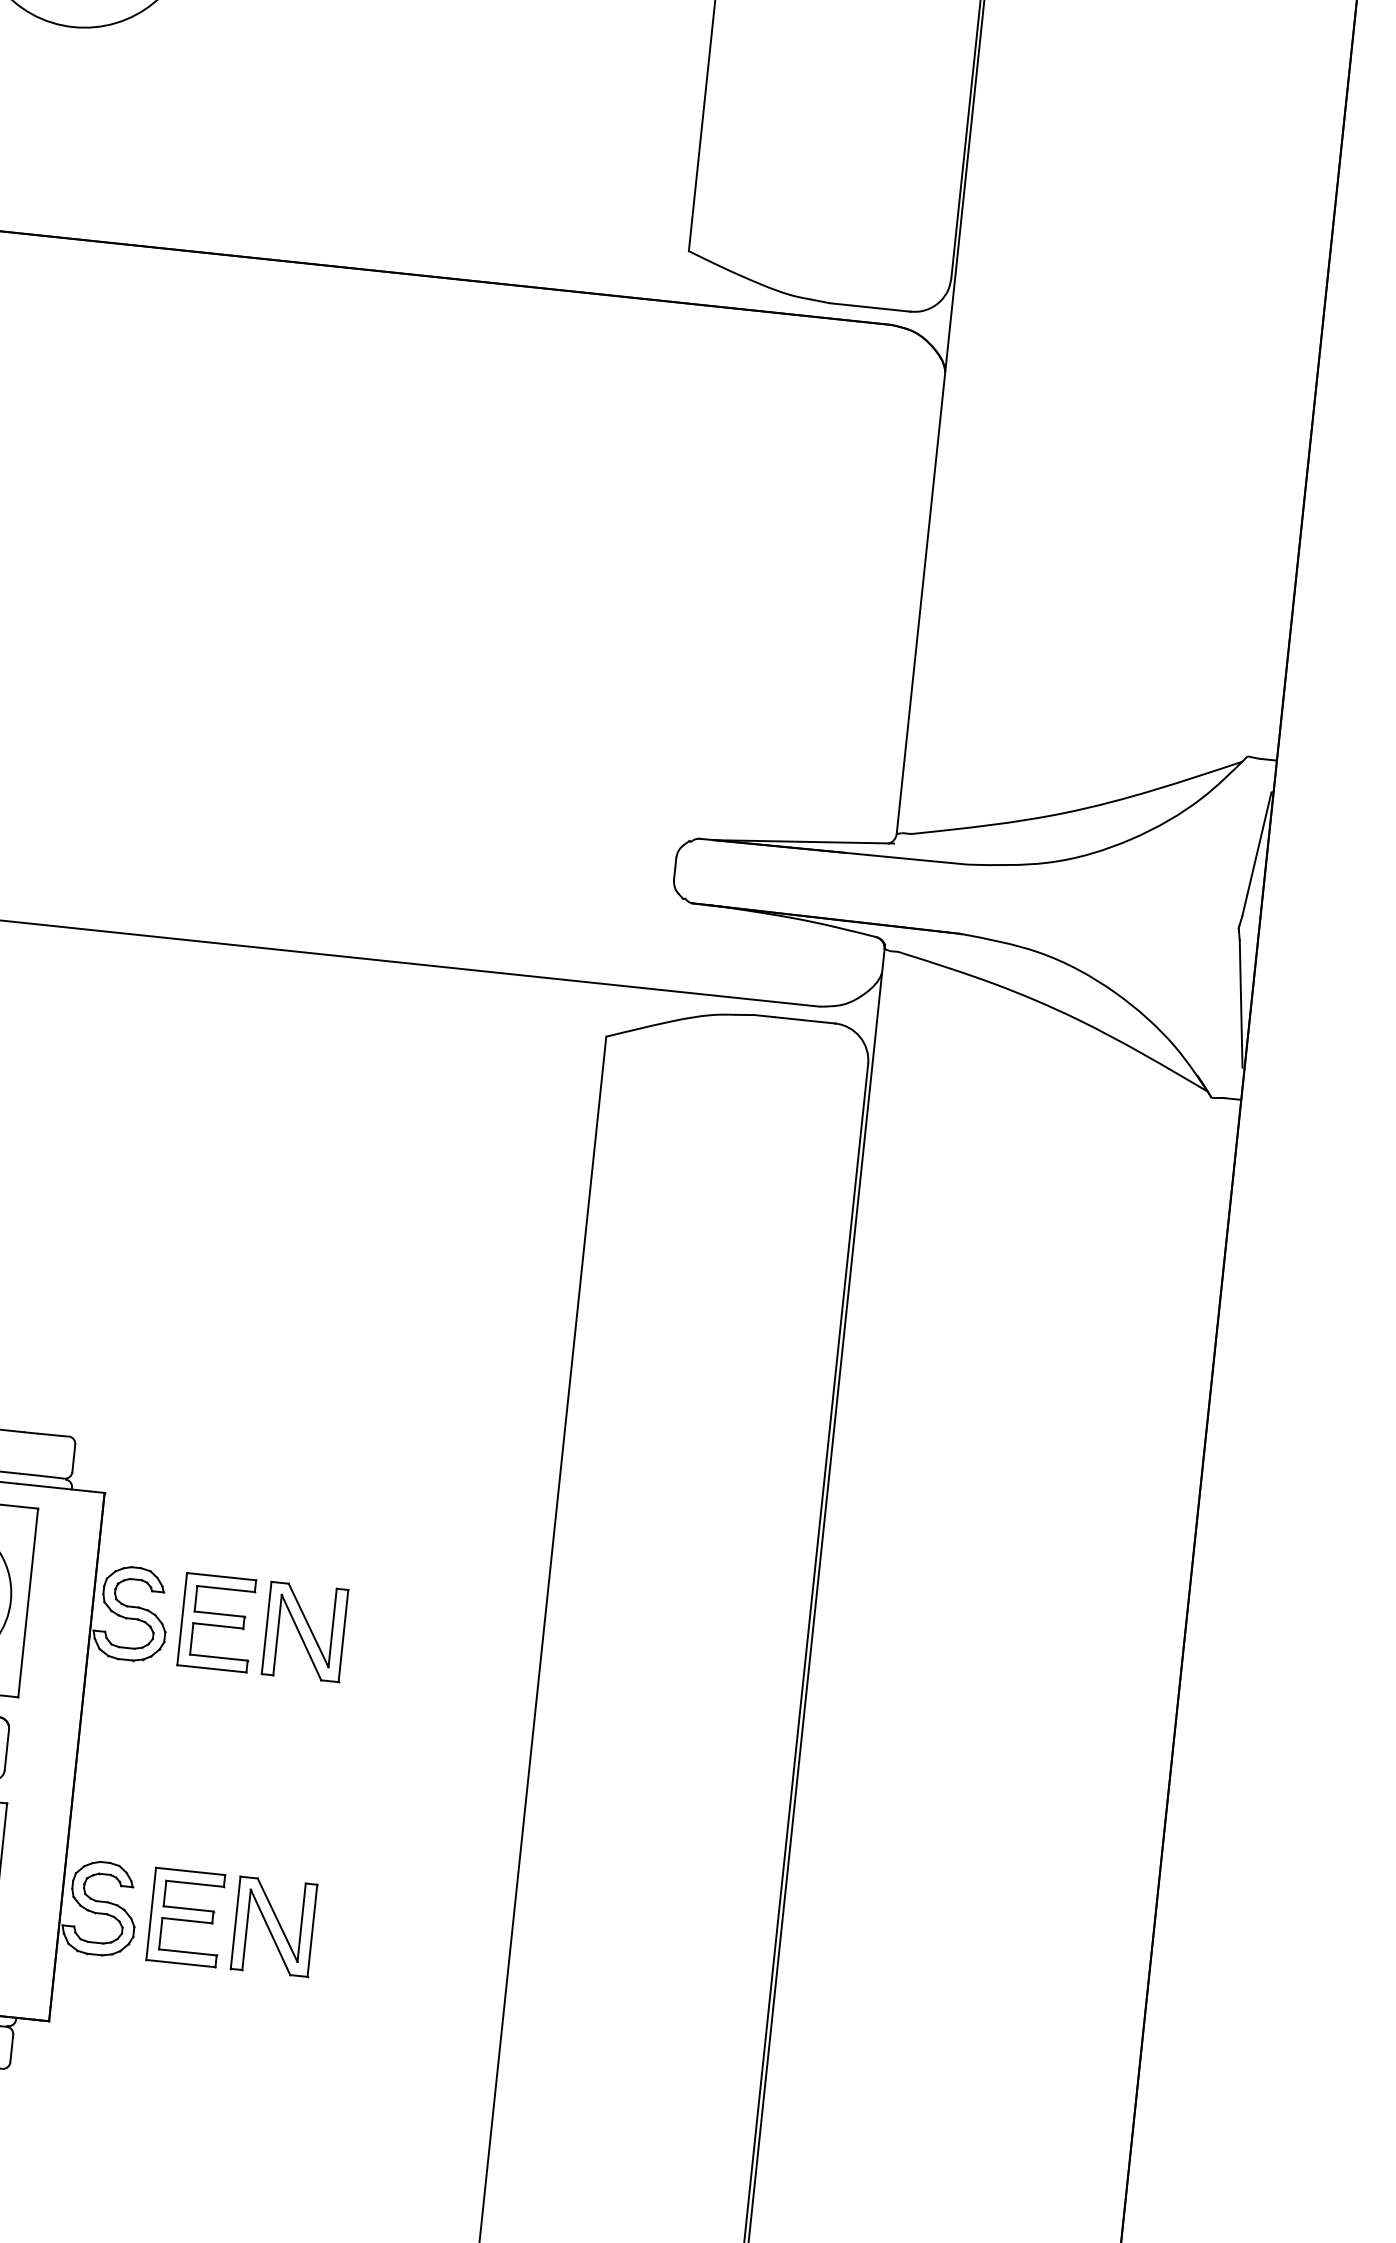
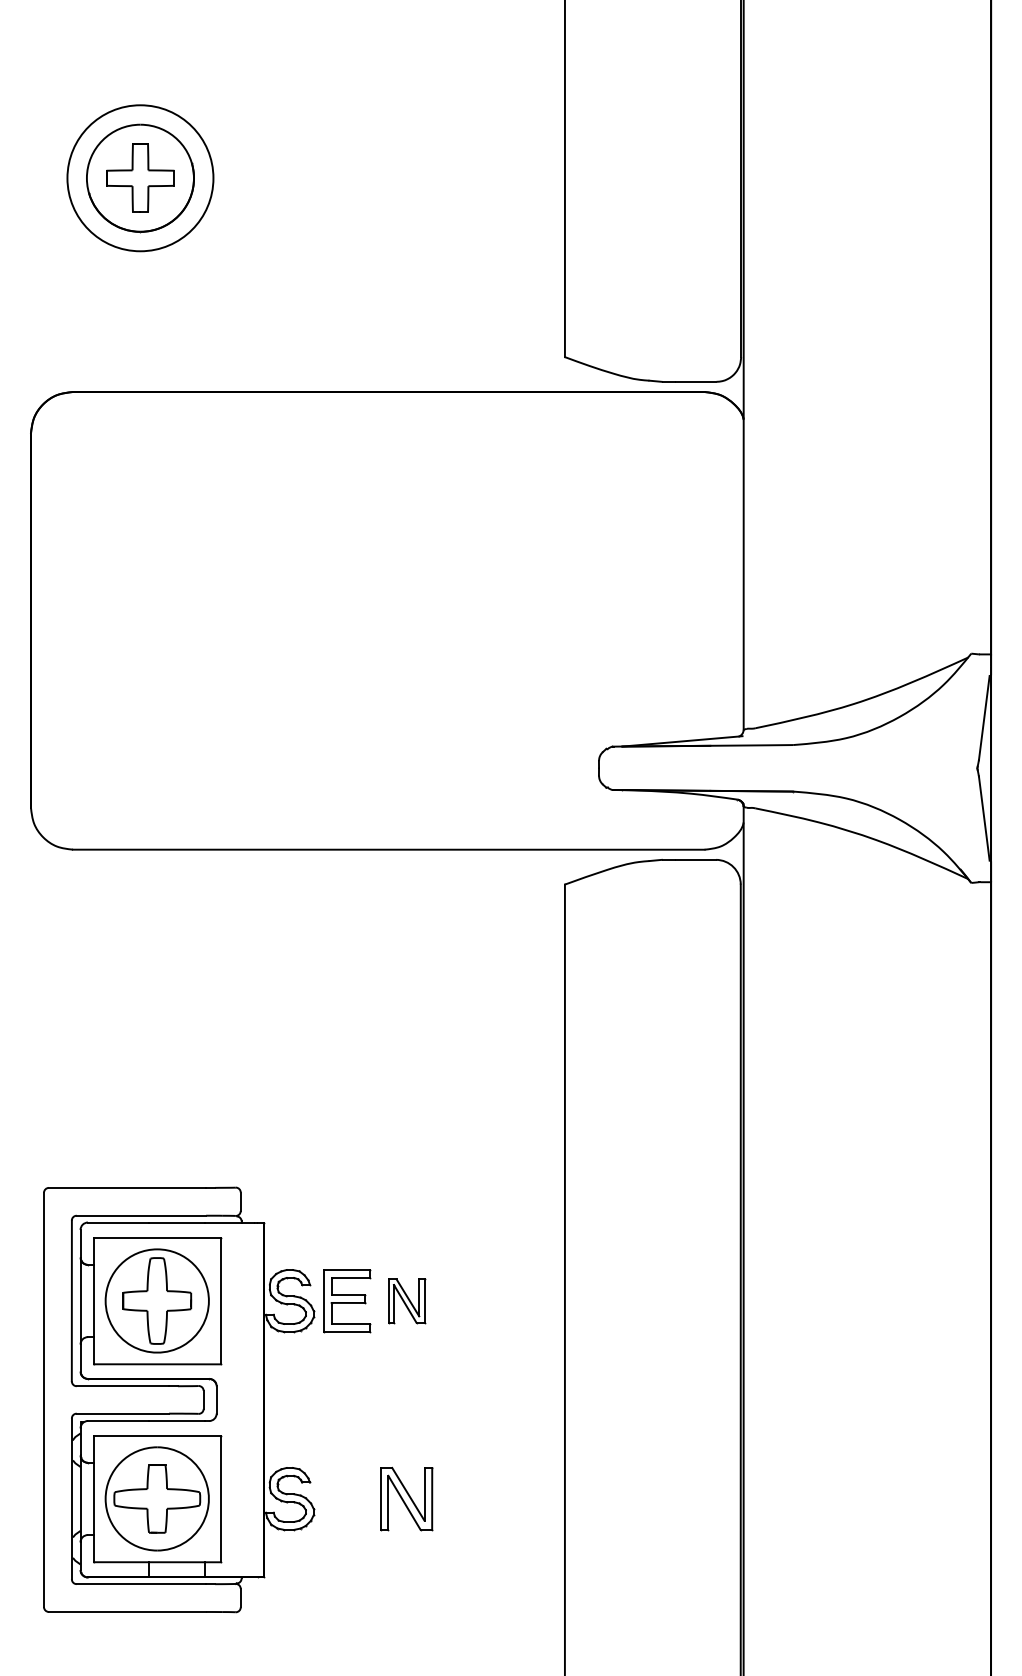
part: (305, 1632) -> (406, 1301), size x0.7
part: (186, 1918) -> (347, 1499), removed

